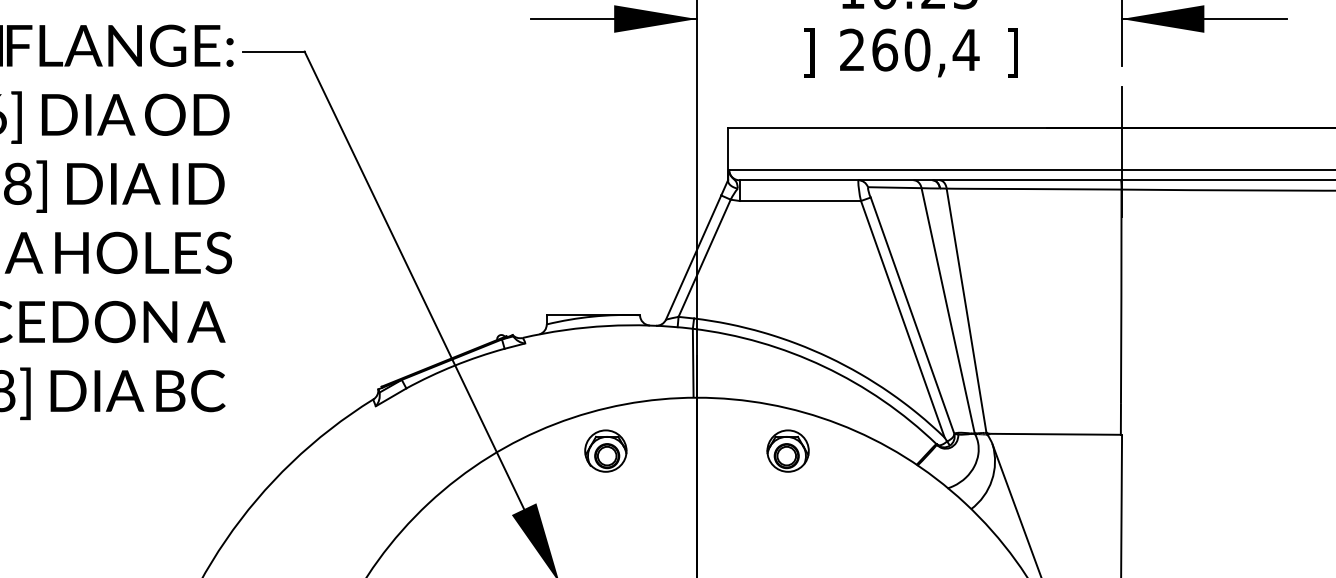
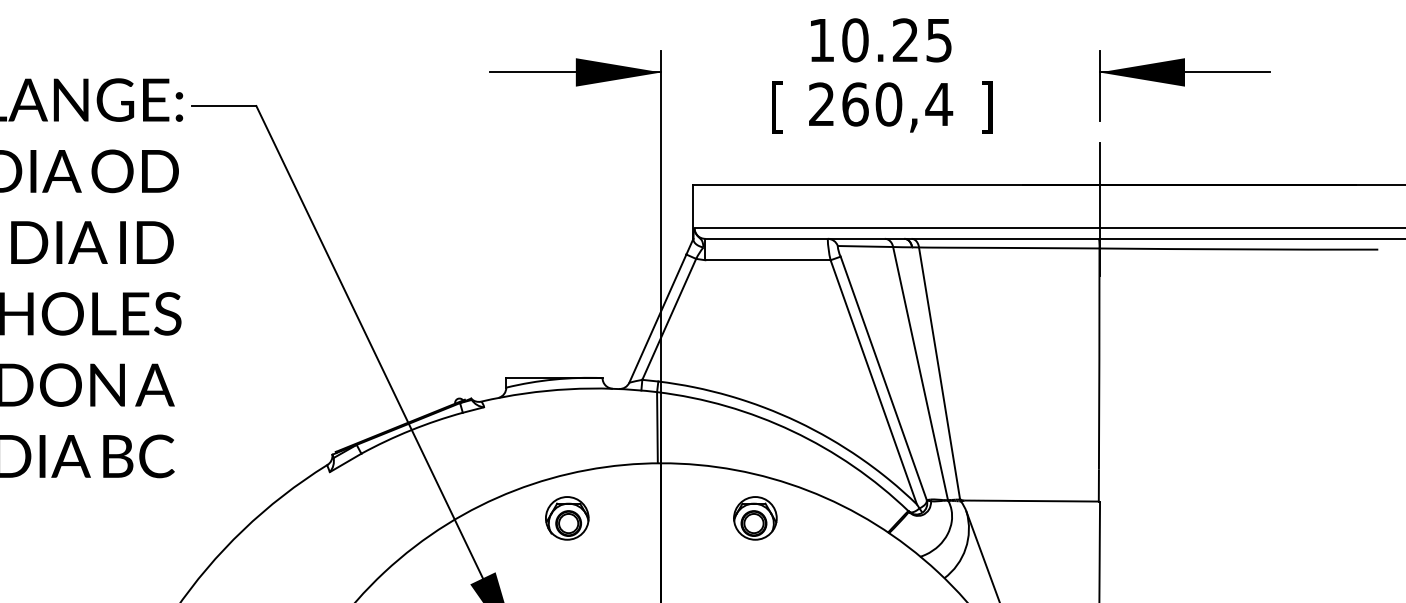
text: (809, 53) -> (777, 107), ] -> [

